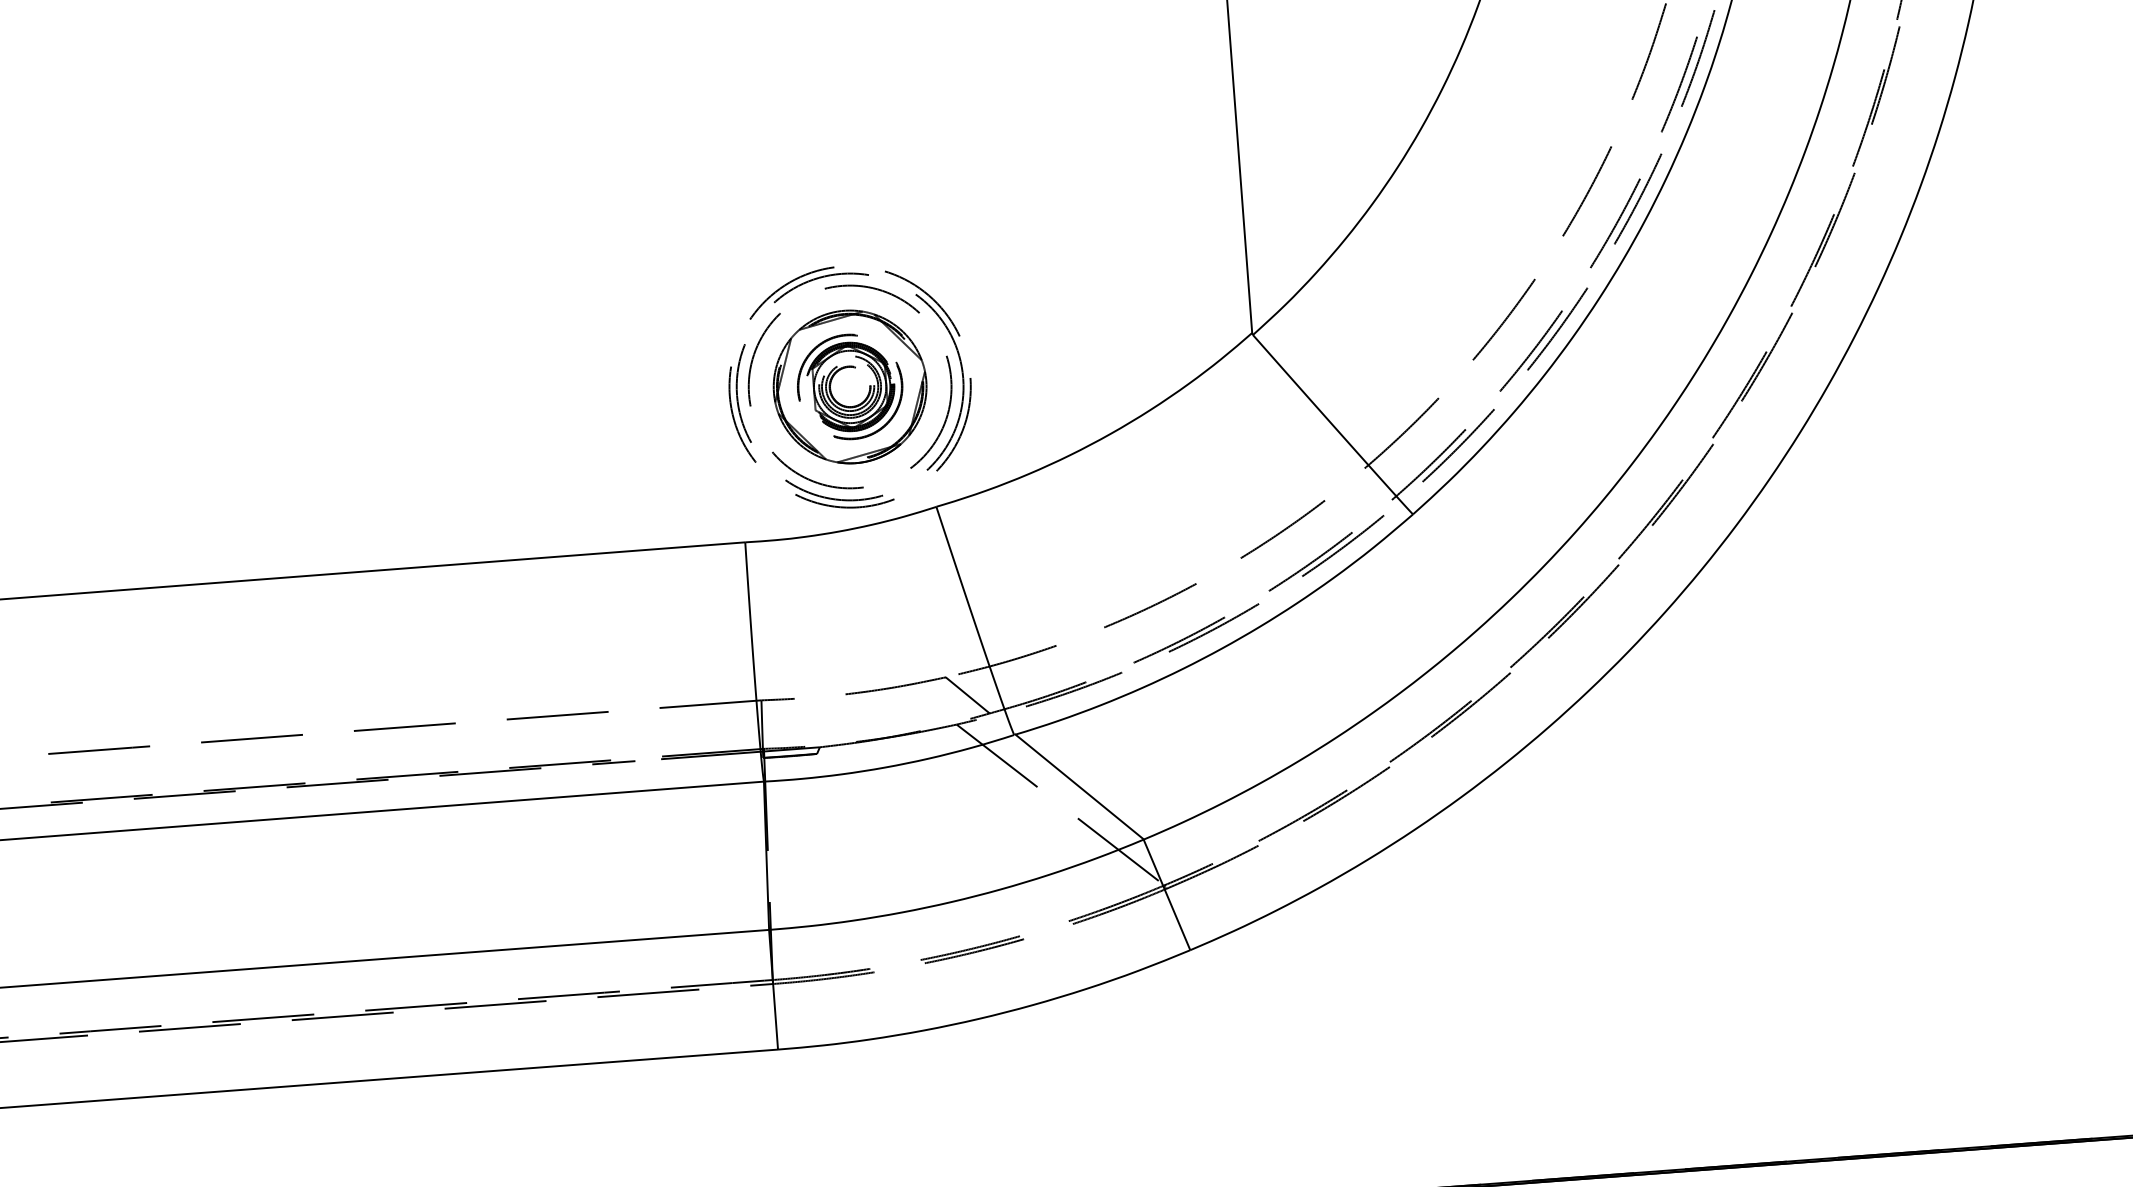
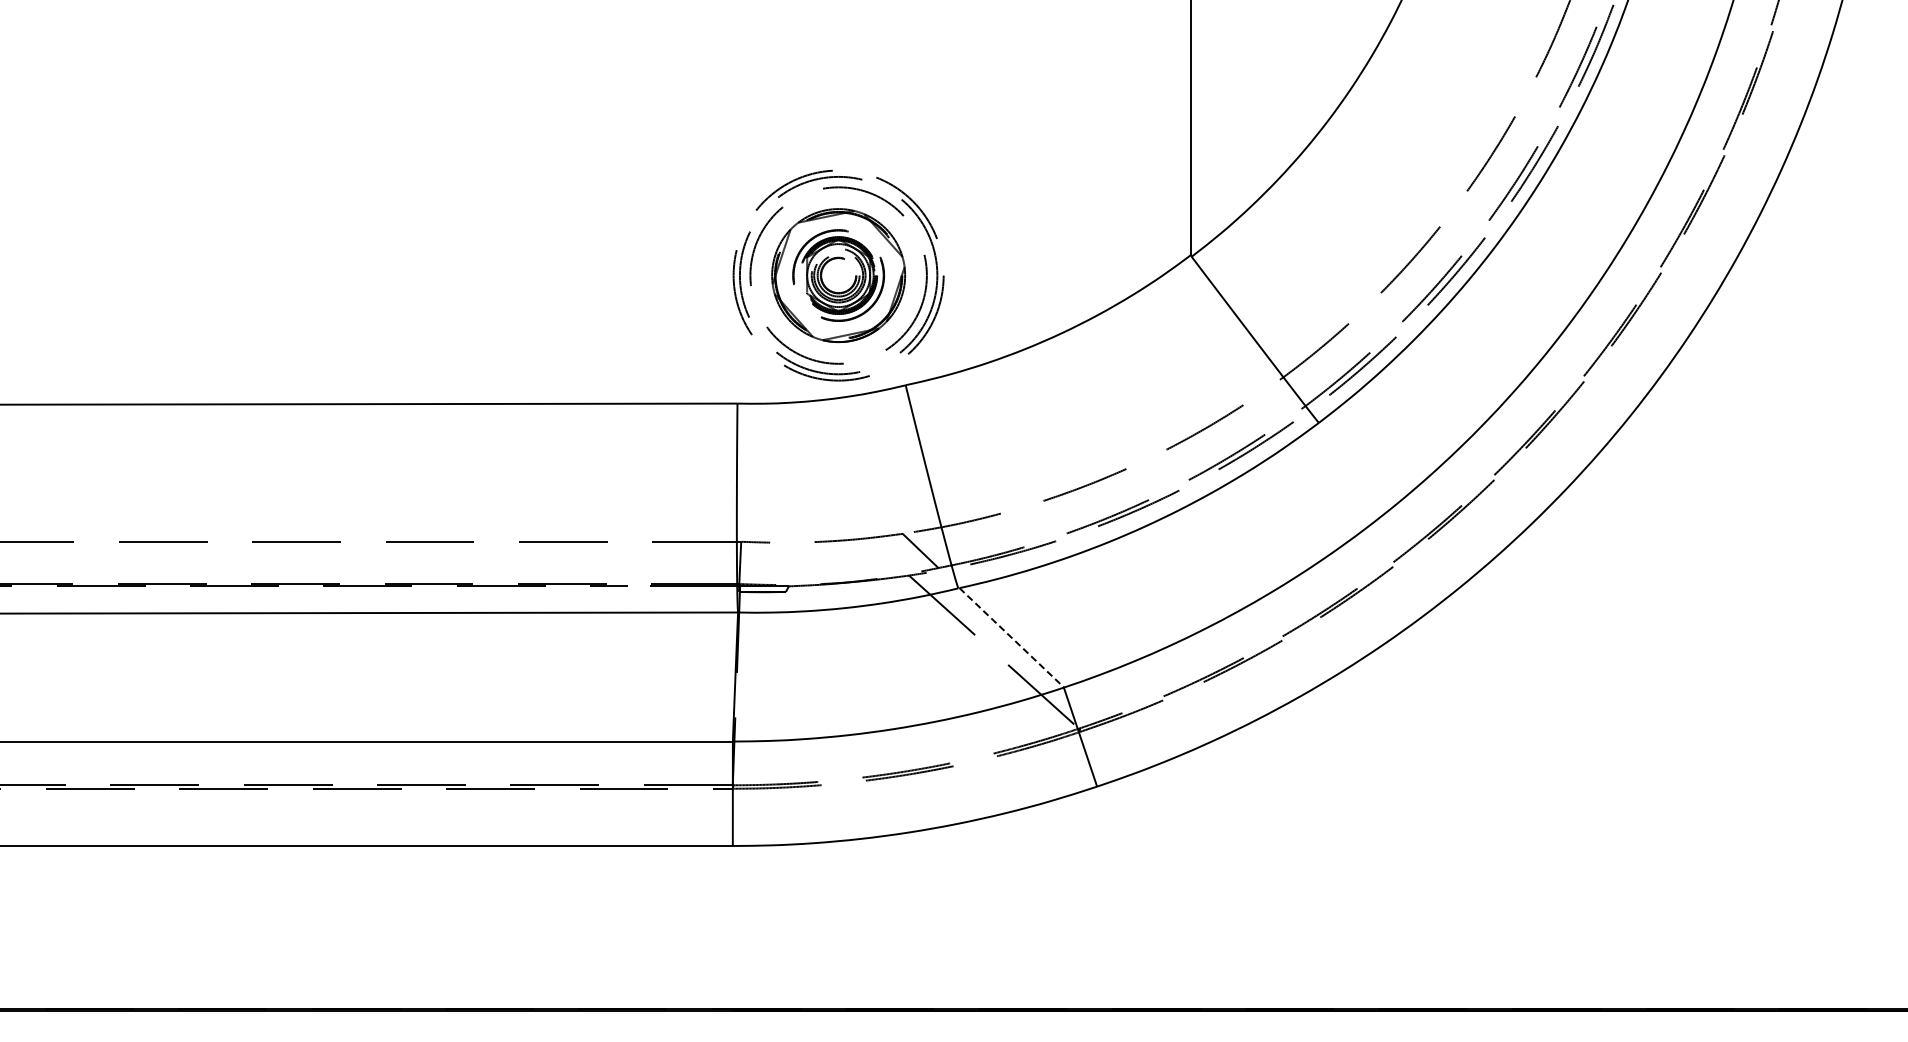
line: (1080, 787) -> (1012, 638), solid -> dashed

